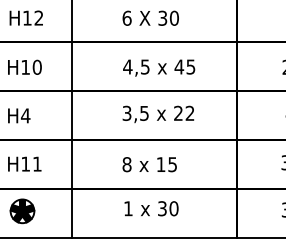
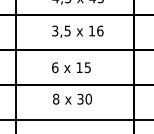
text: (184, 112) -> (96, 30), 22 -> 16
text: (126, 164) -> (54, 67), 8 -> 6
text: (128, 208) -> (56, 99), 1 -> 8

